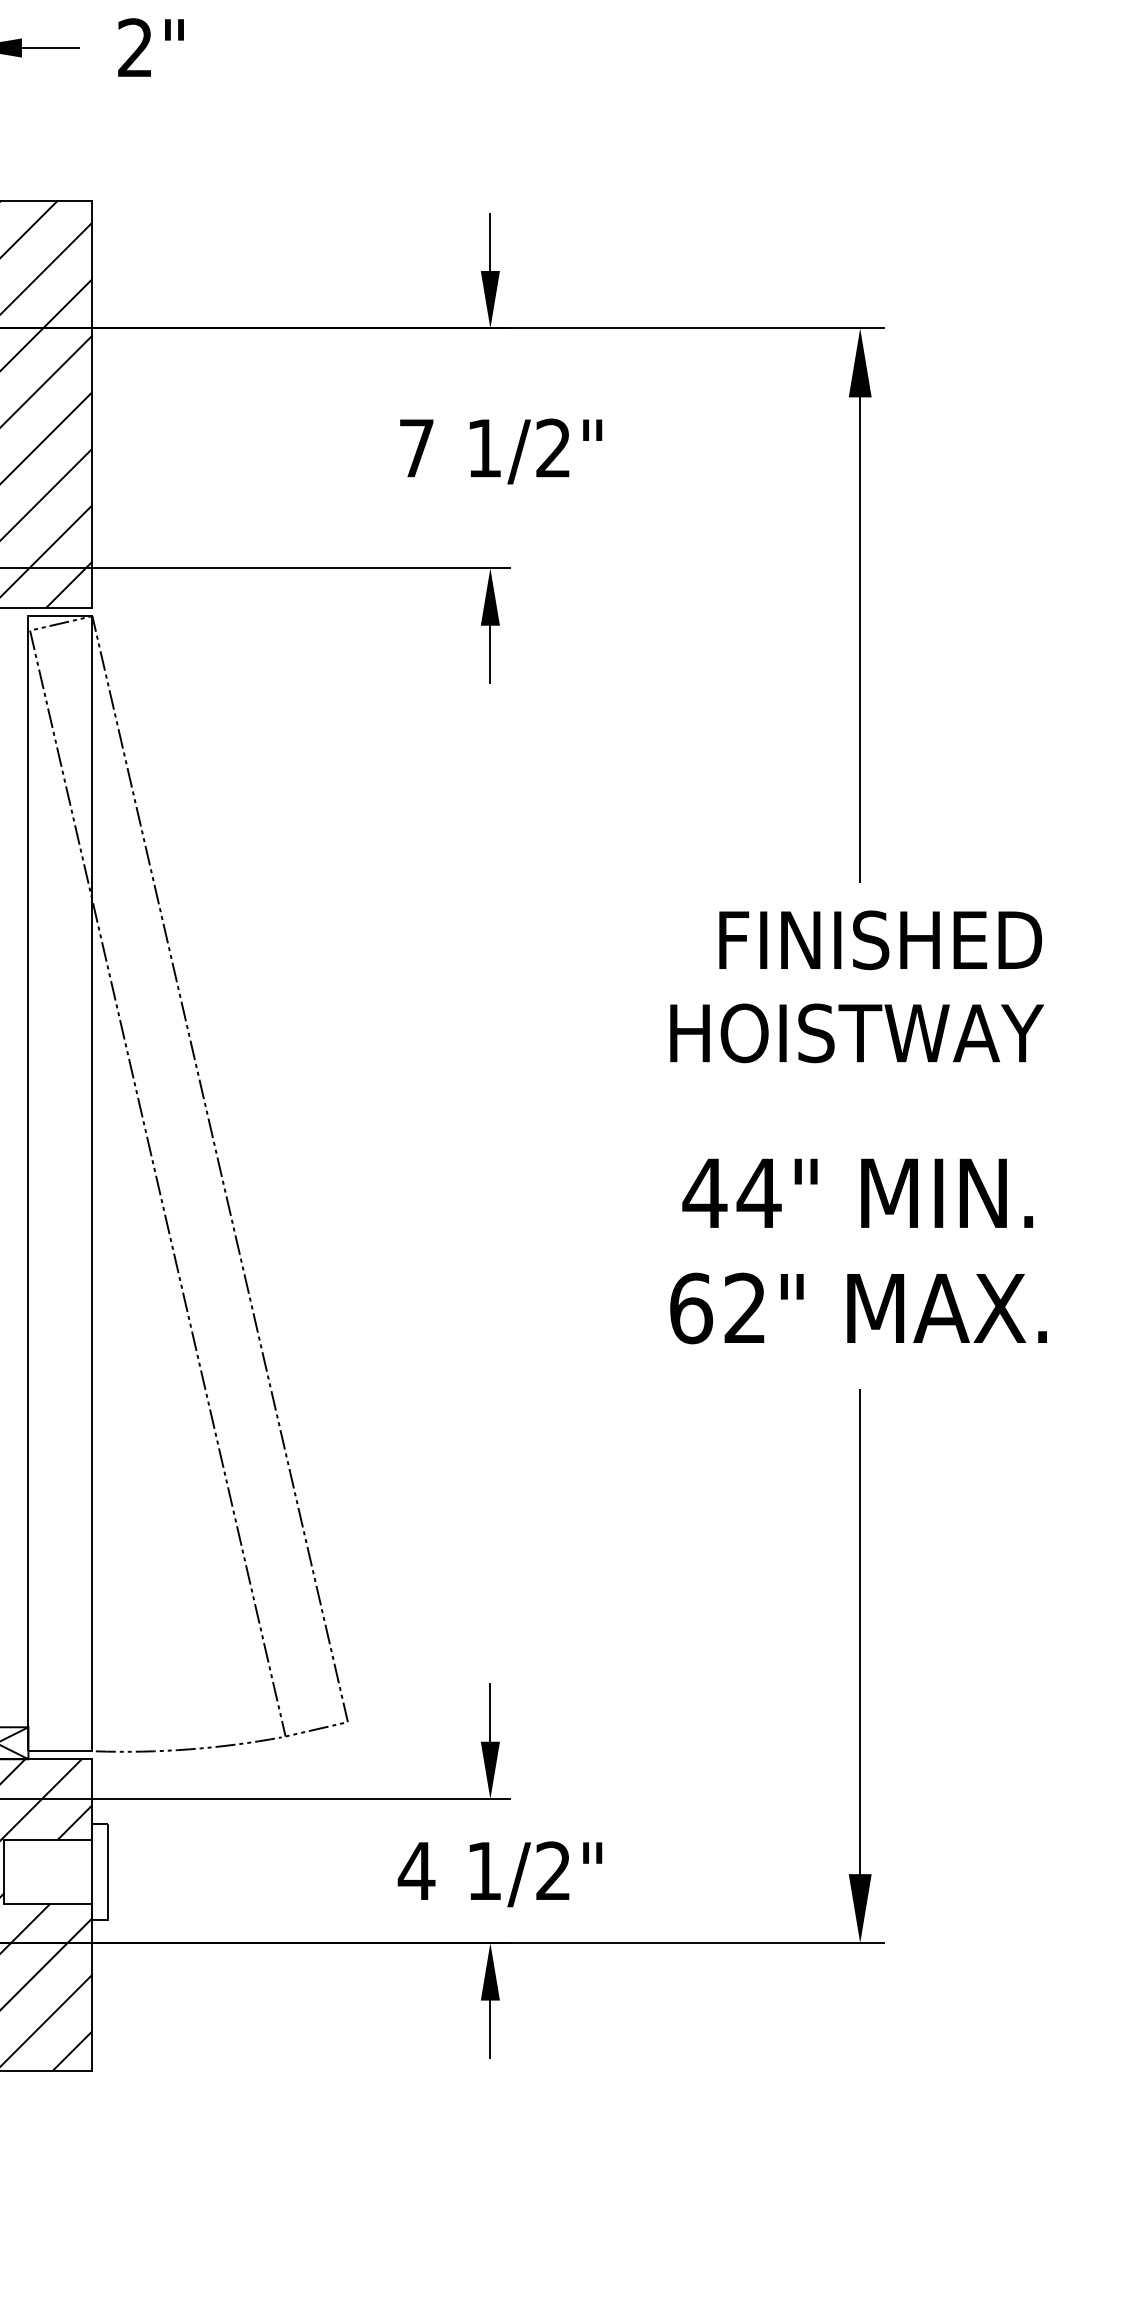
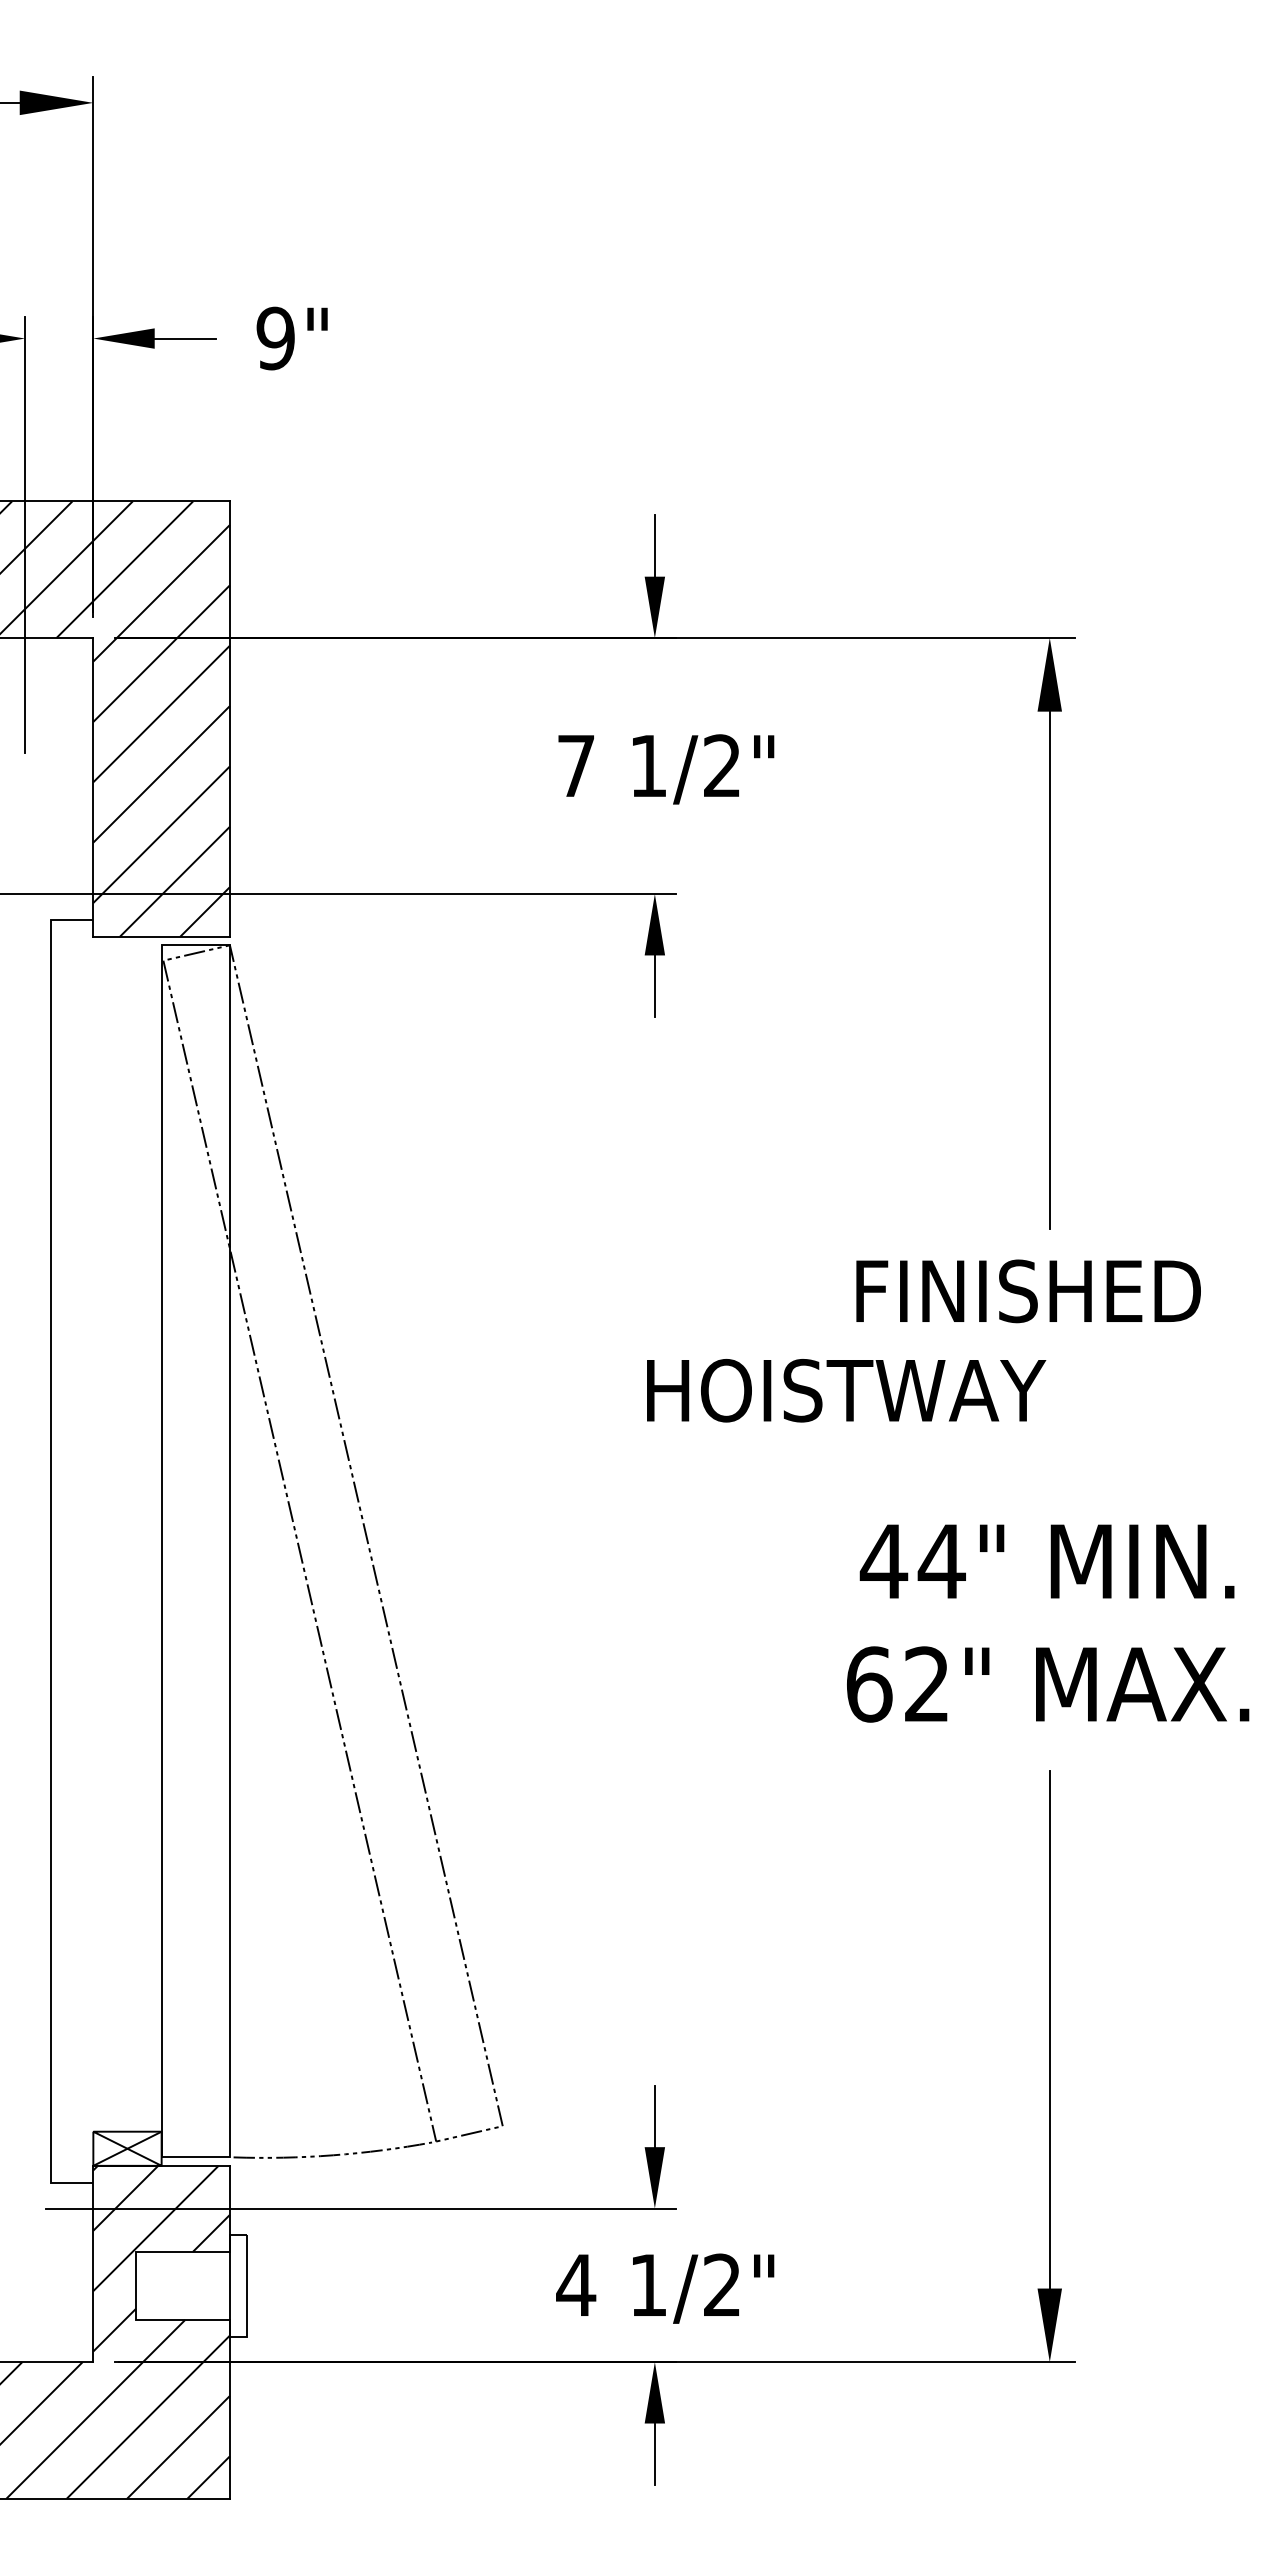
text: (135, 47) -> (275, 338), 2" -> 9"
text: (880, 940) -> (1028, 1291), moved
text: (857, 1033) -> (846, 1390), moved

